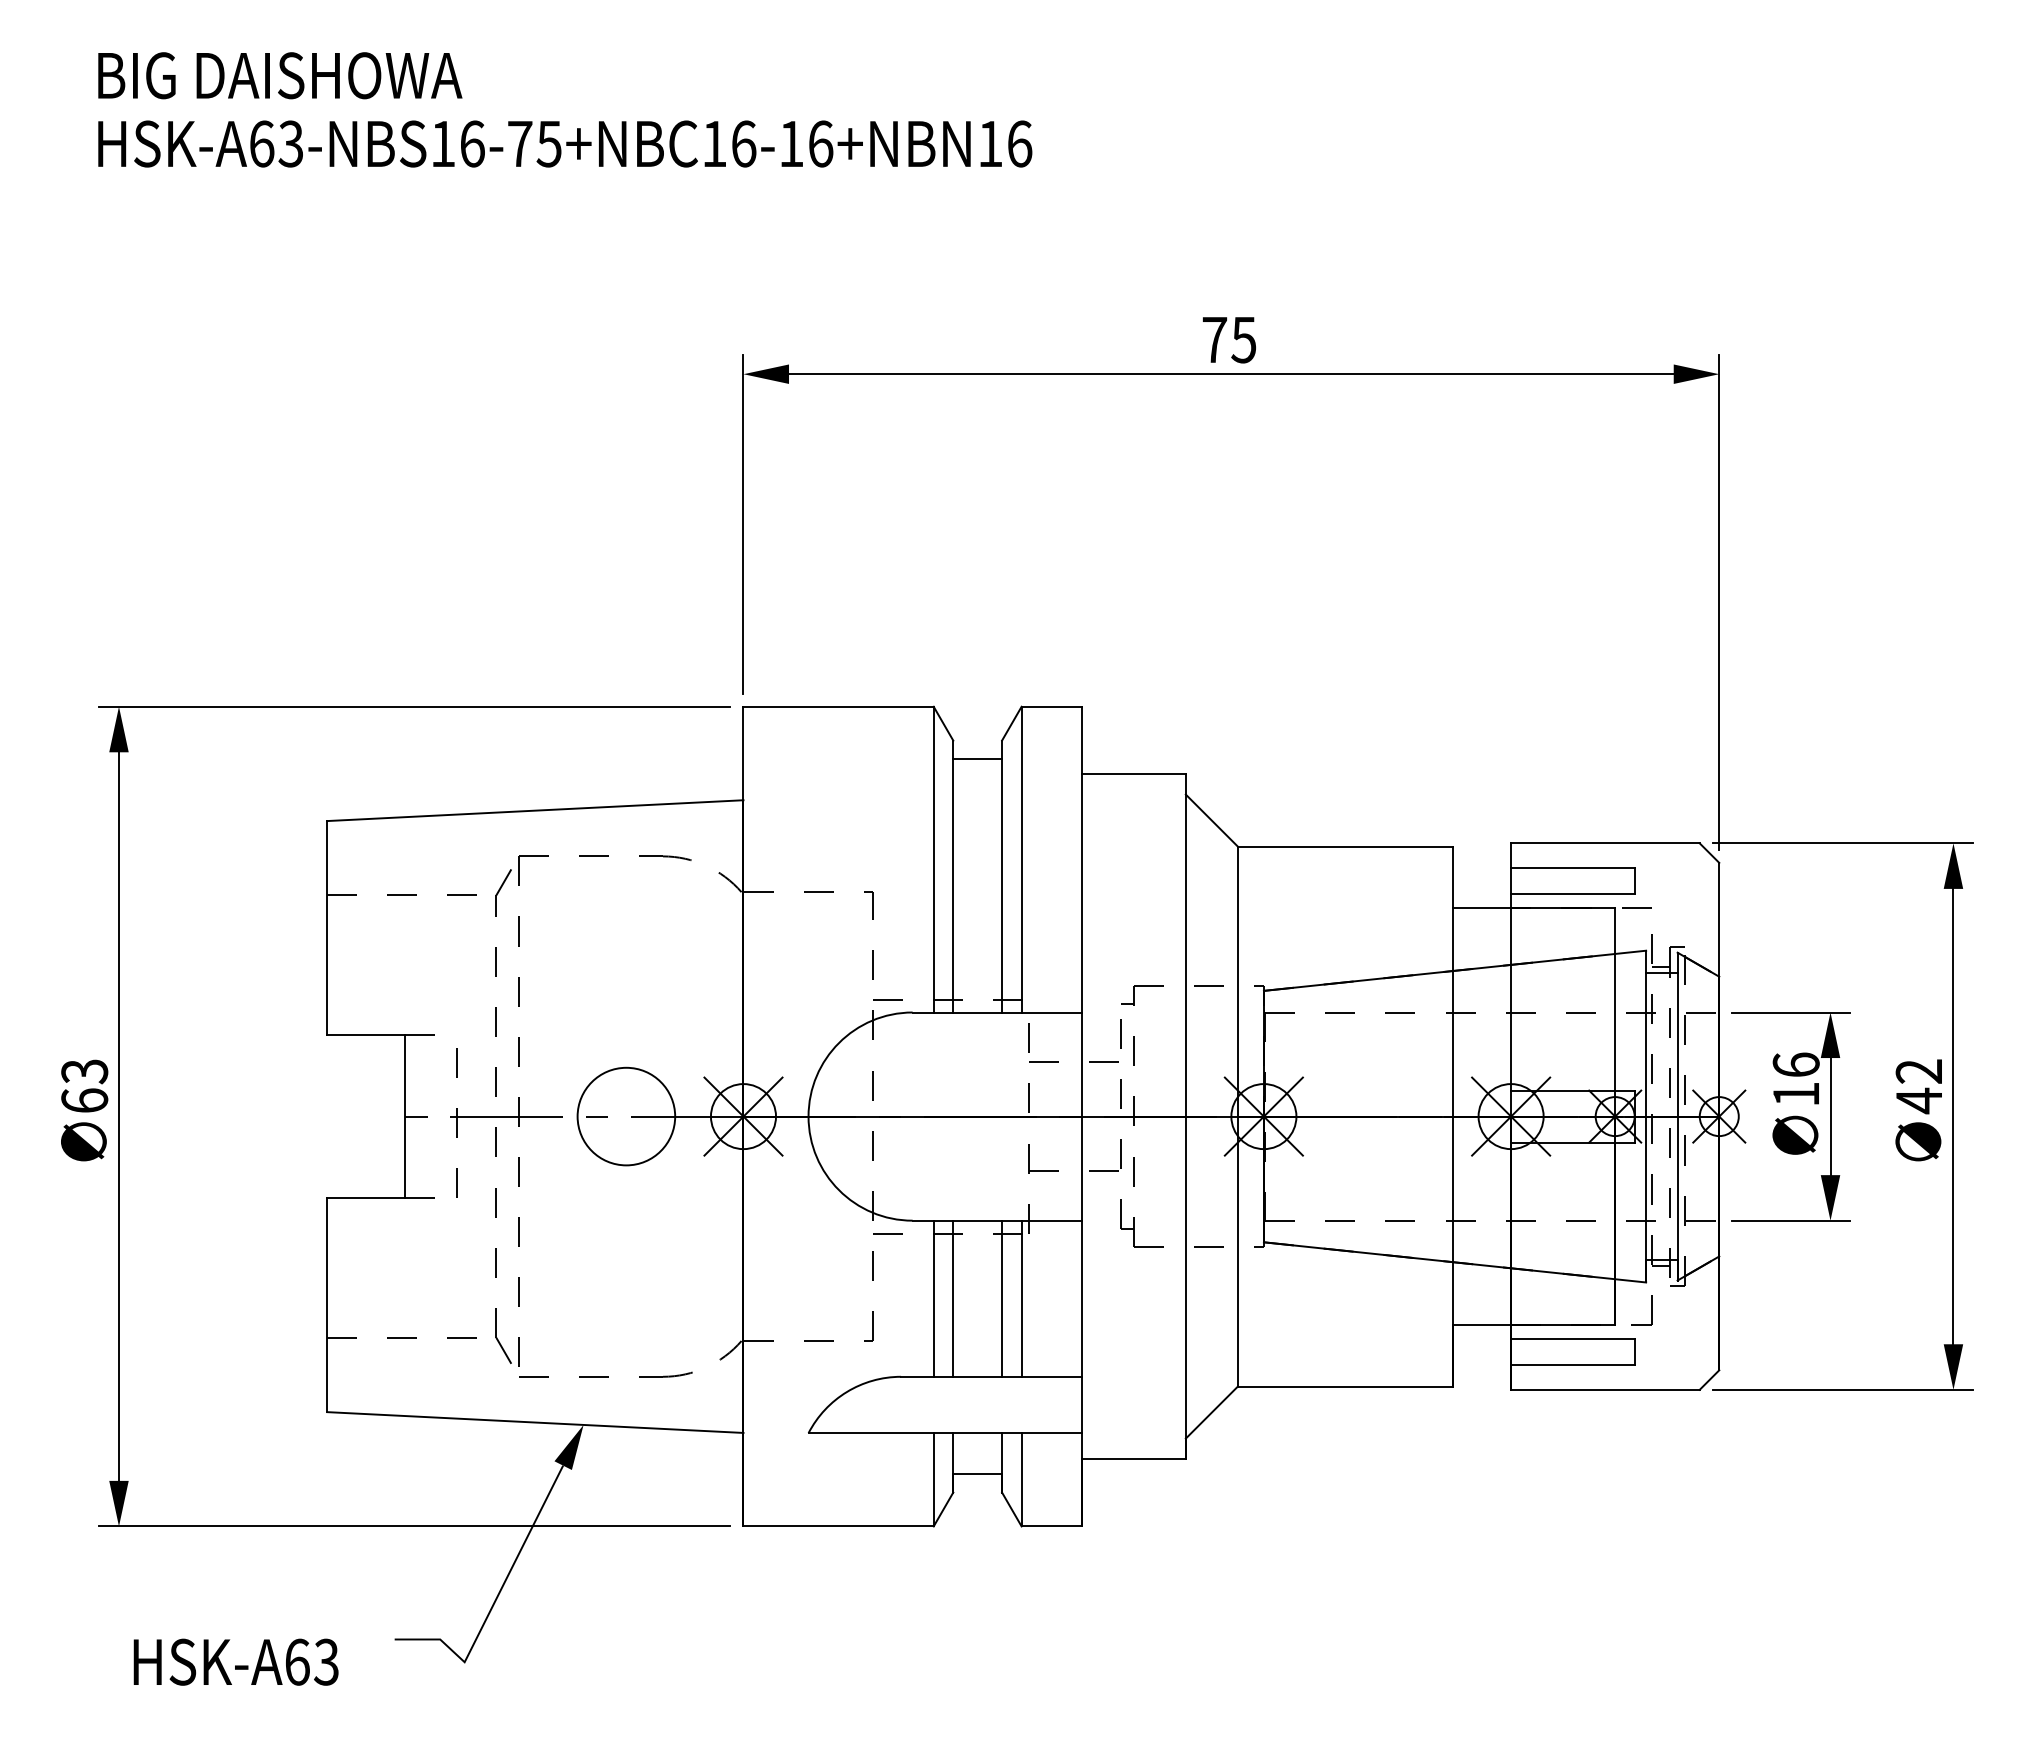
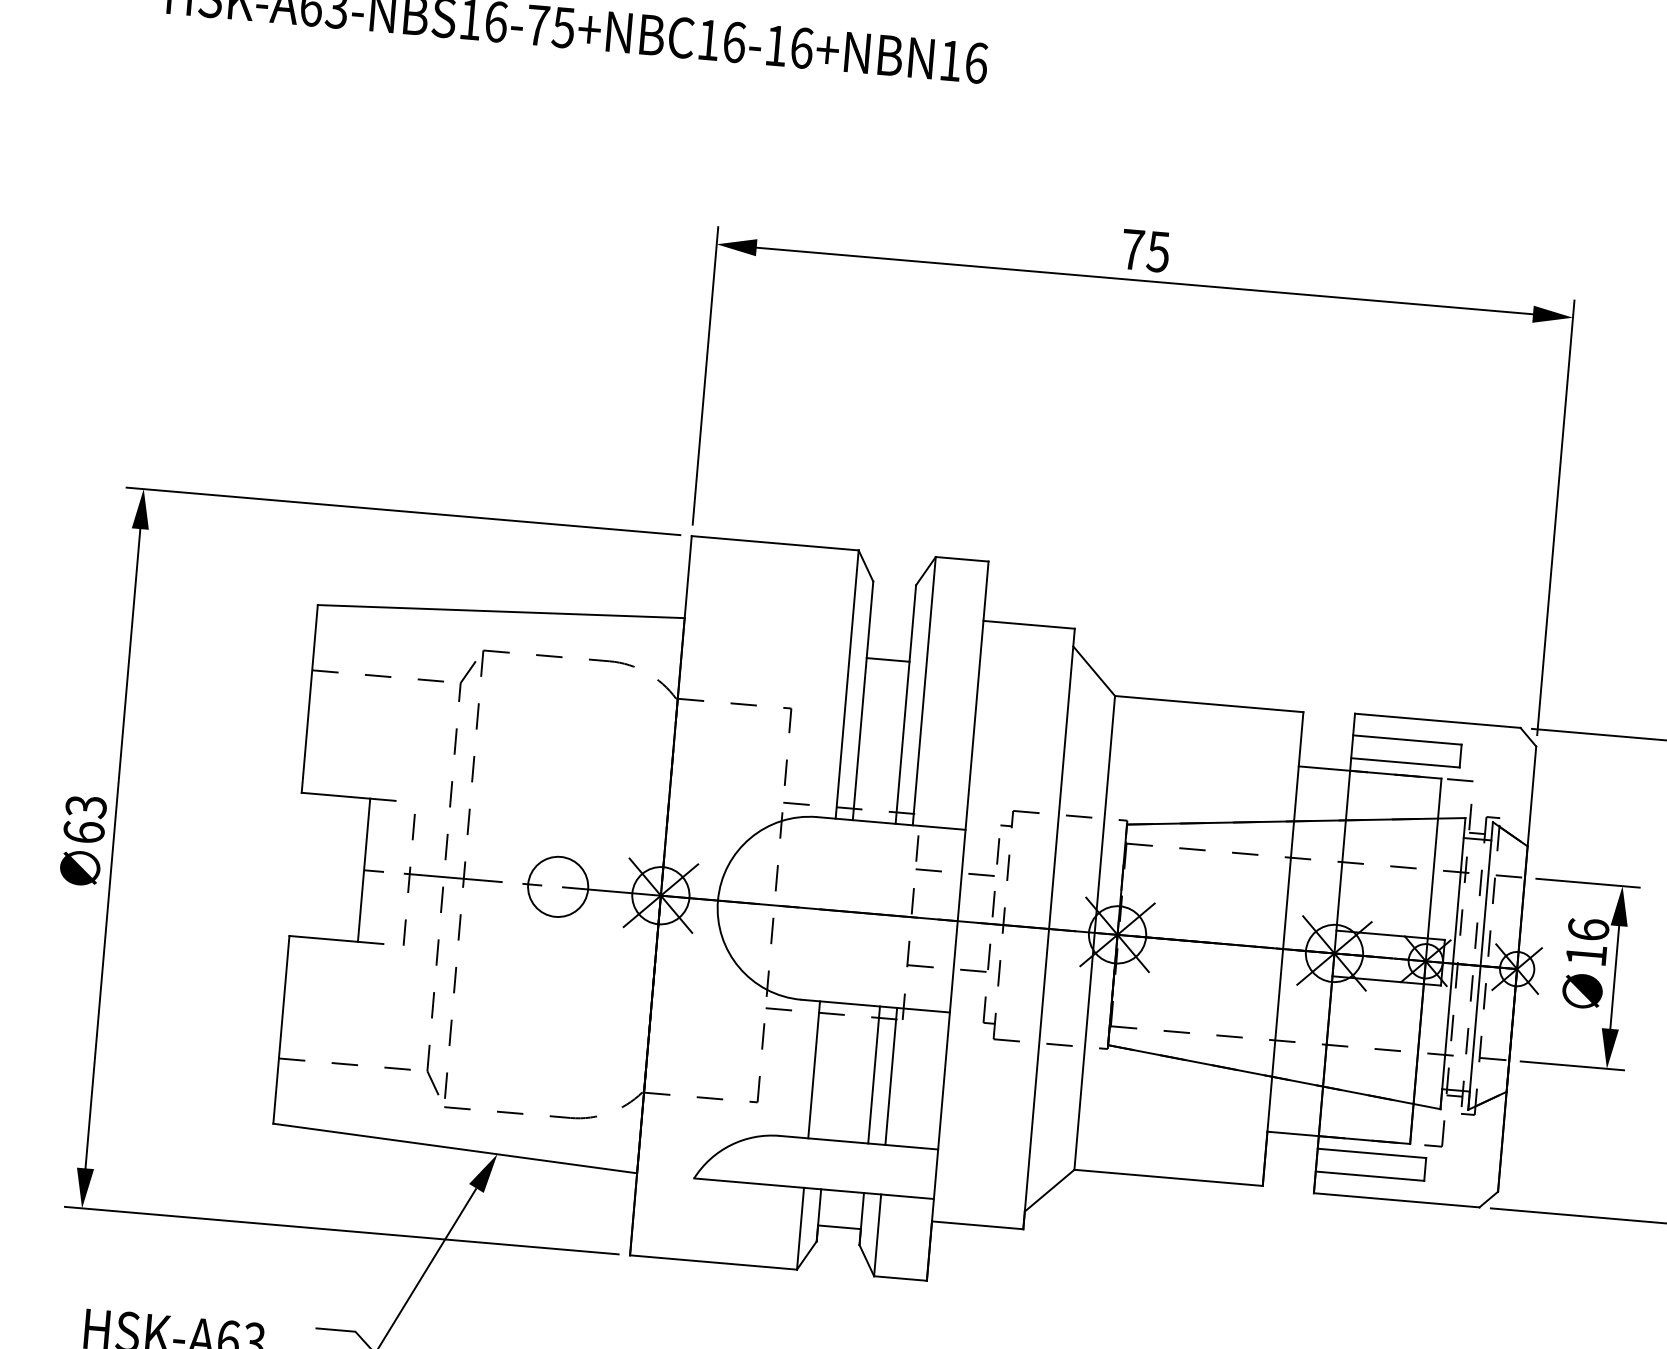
line: (977, 758) -> (887, 659), moved
circle: (626, 1116) -> (558, 886), size x0.7
line: (953, 1298) -> (831, 1071), removed

